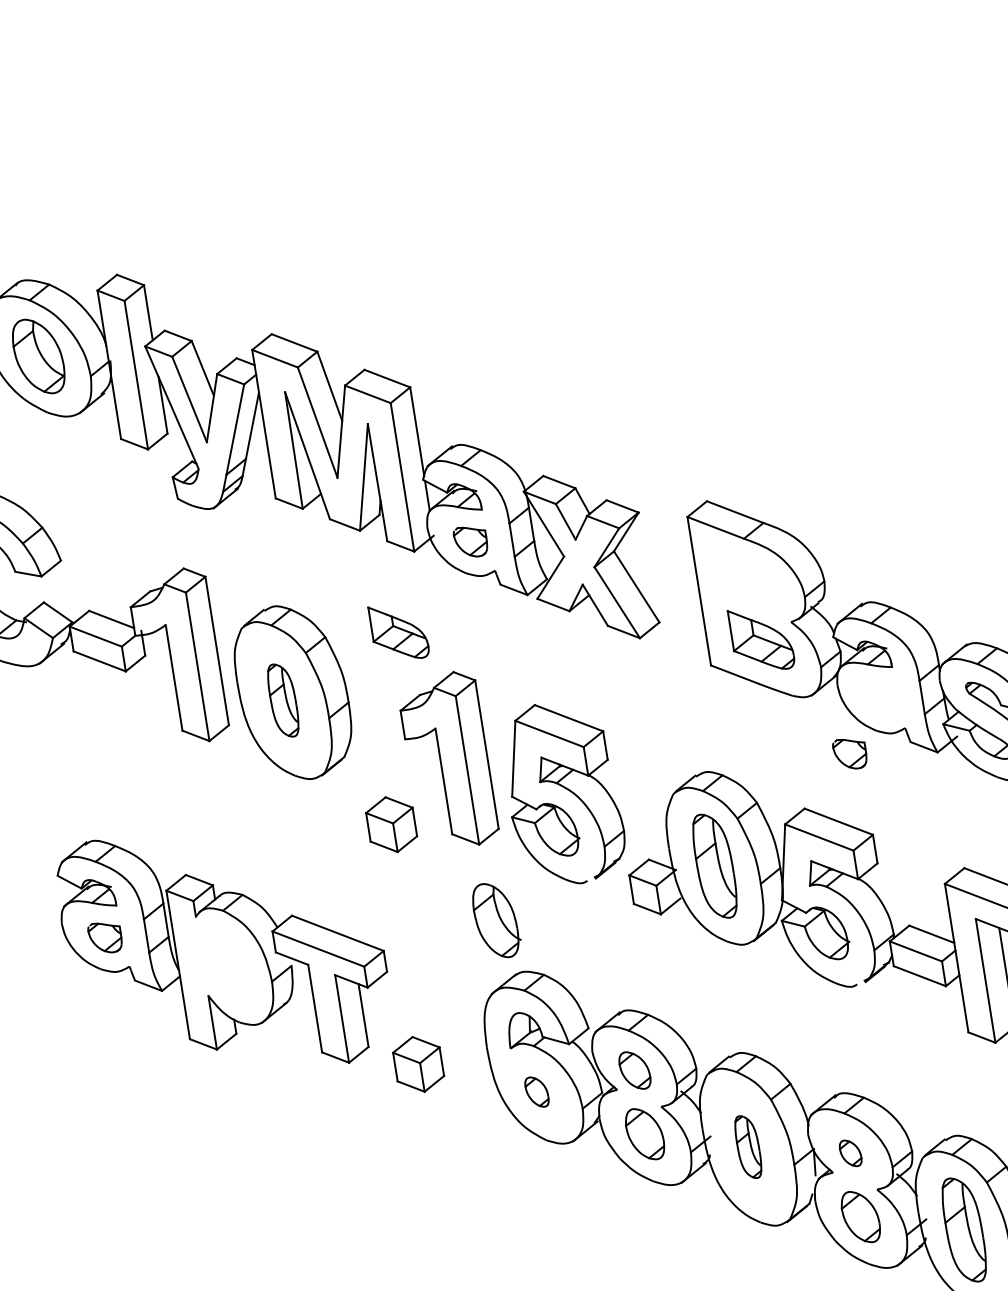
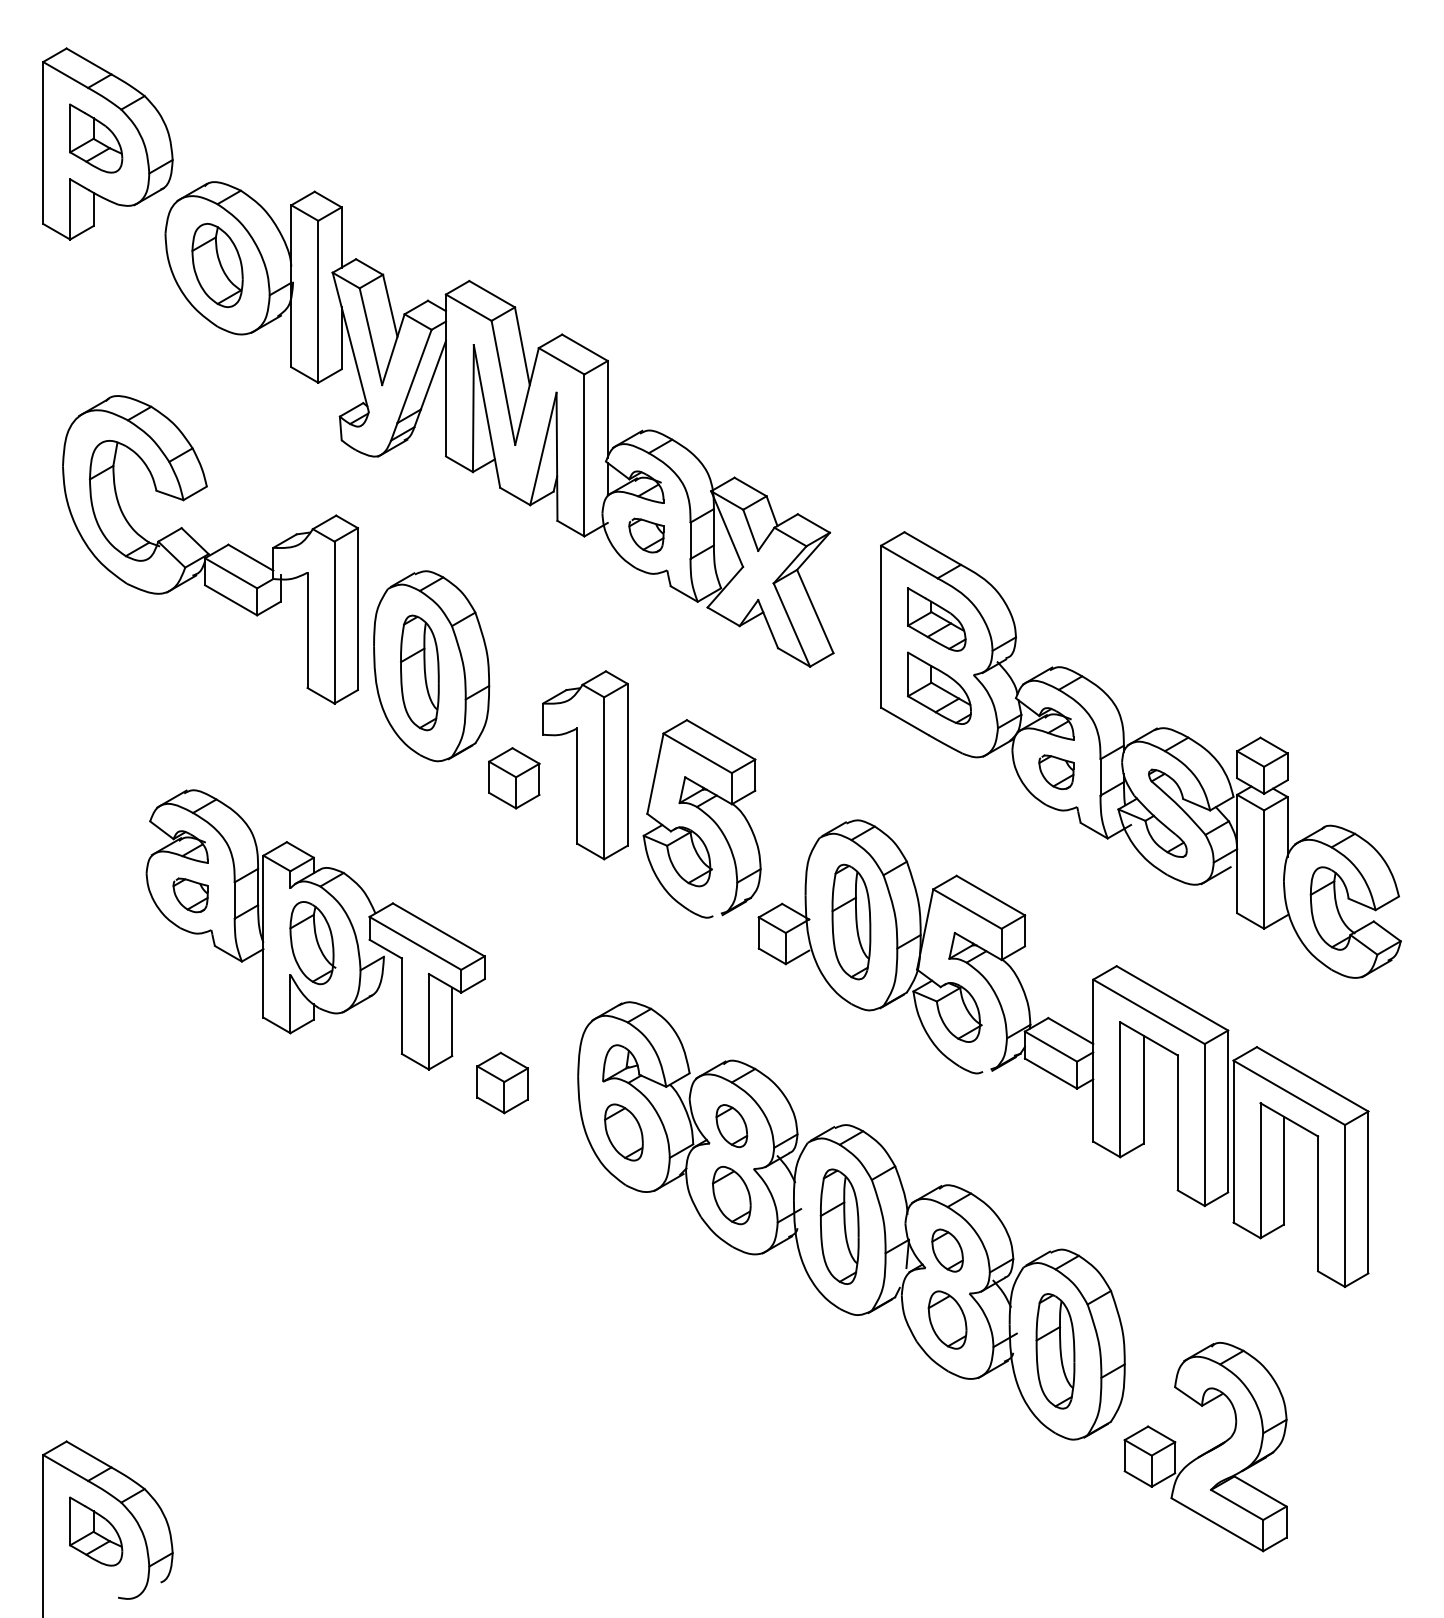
part: (398, 632) -> (936, 619), moved
part: (282, 700) -> (419, 672), size x1.43
part: (850, 754) -> (1056, 772), moved
part: (391, 824) -> (514, 778), moved
part: (496, 921) -> (312, 943), moved
part: (536, 1092) -> (623, 1132), size x1.67
part: (748, 1146) -> (839, 1226), size x1.67
part: (850, 1153) -> (947, 1250), size x1.43

